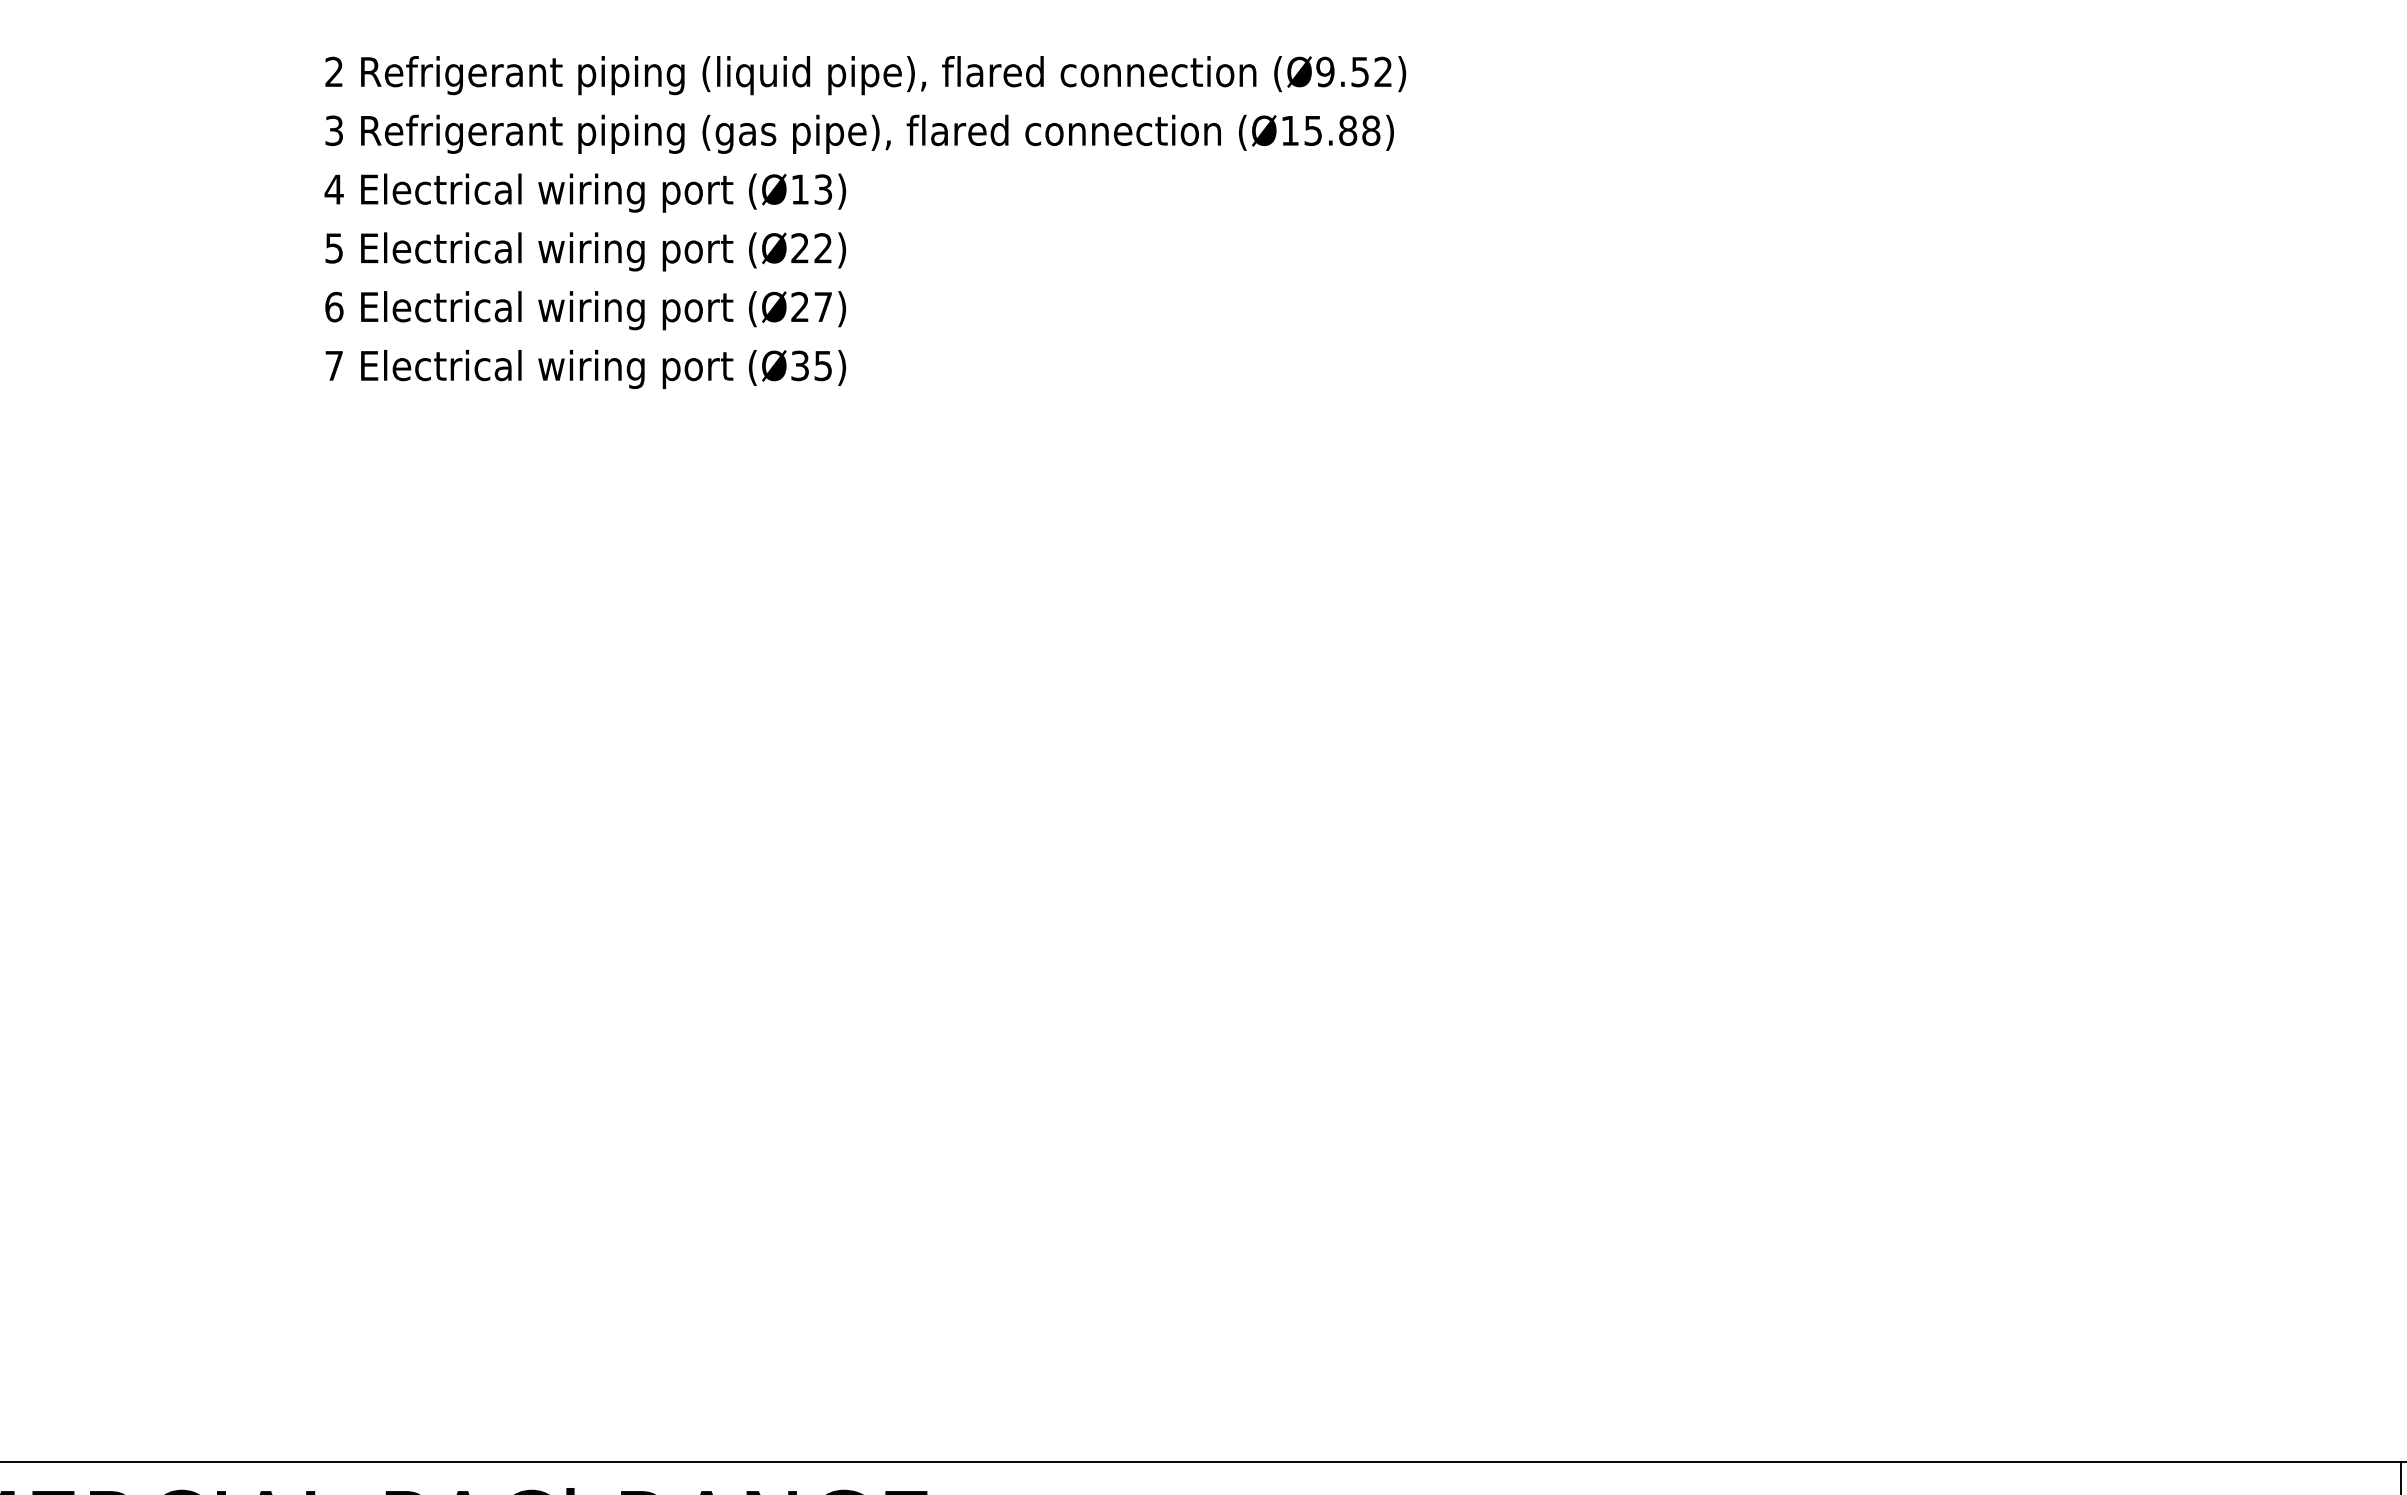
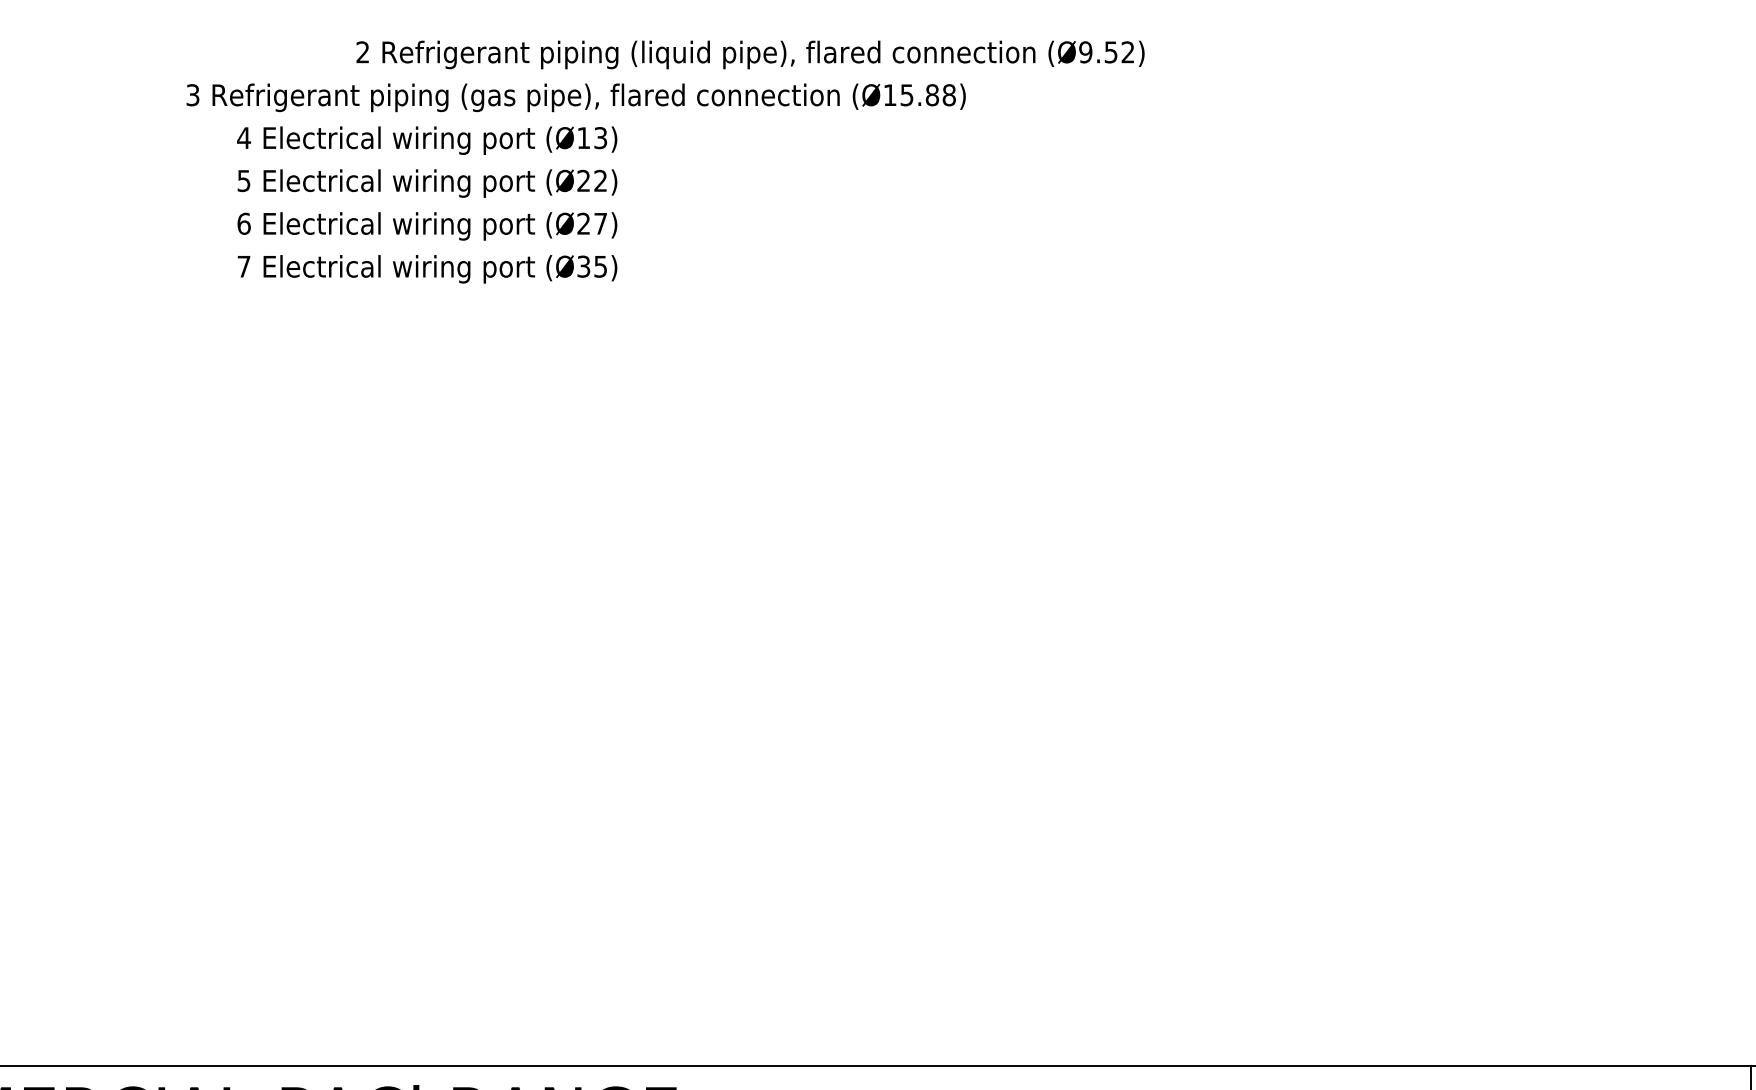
text: (865, 75) -> (750, 54), moved
text: (859, 133) -> (576, 97), moved

